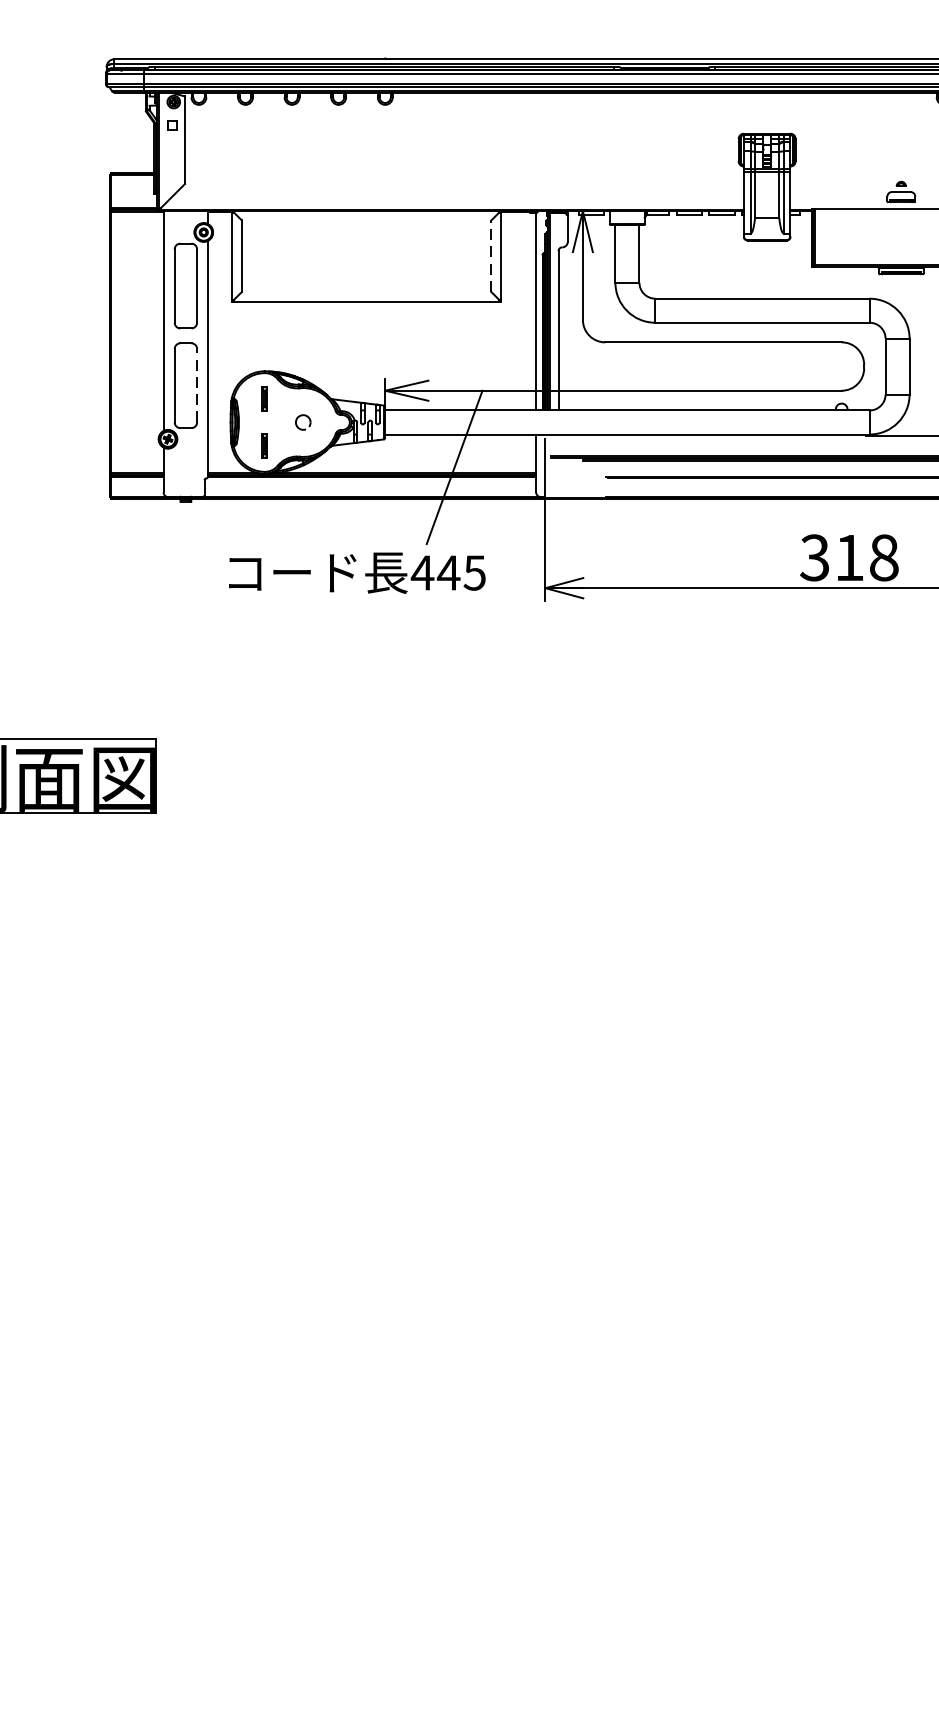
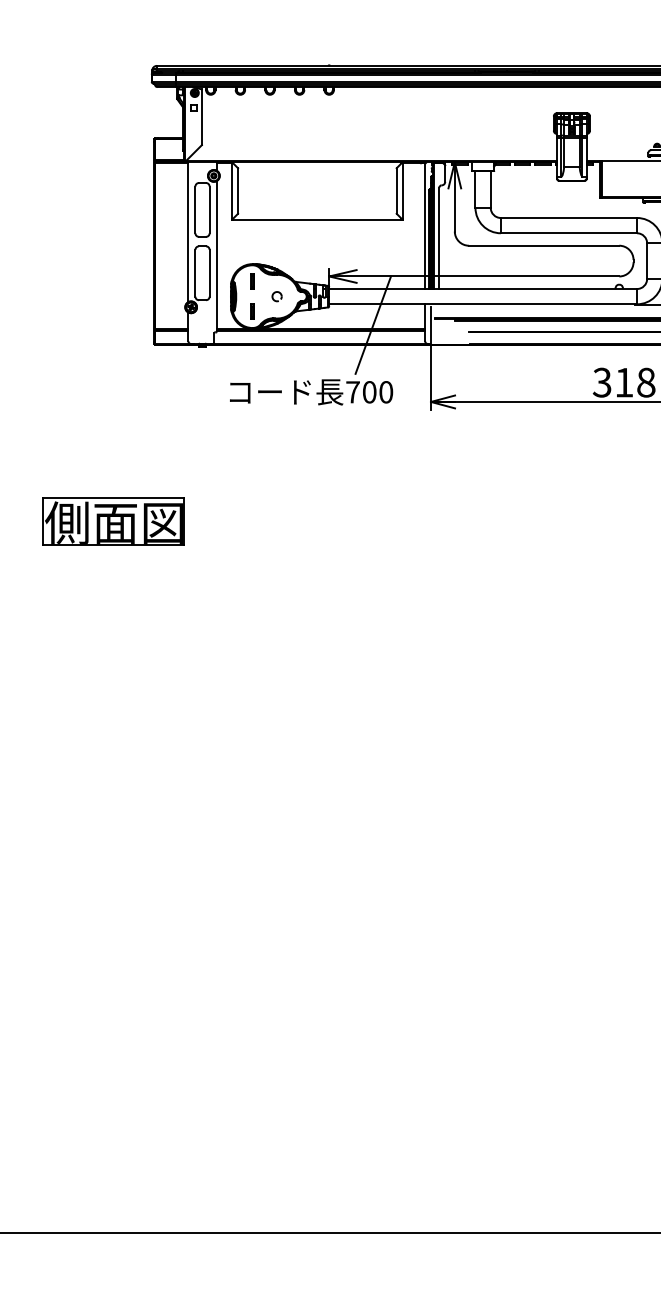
line: (491, 257) -> (396, 191), dashed -> solid
line: (196, 384) -> (209, 272), dashed -> solid
text: (448, 573) -> (369, 392), 445 -> 700

